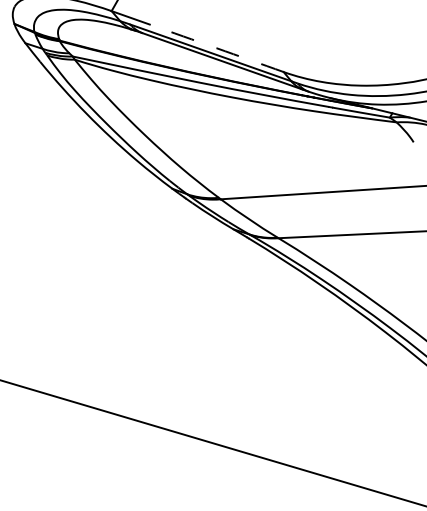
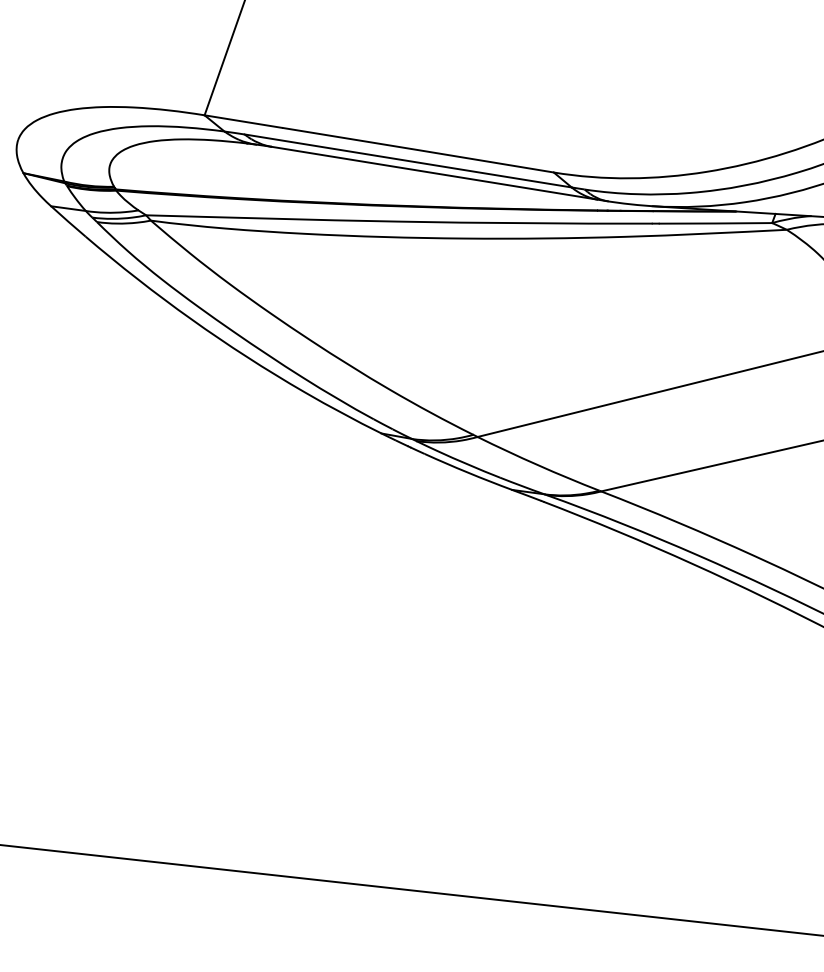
arc: (216, 48) -> (417, 150), dashed -> solid

